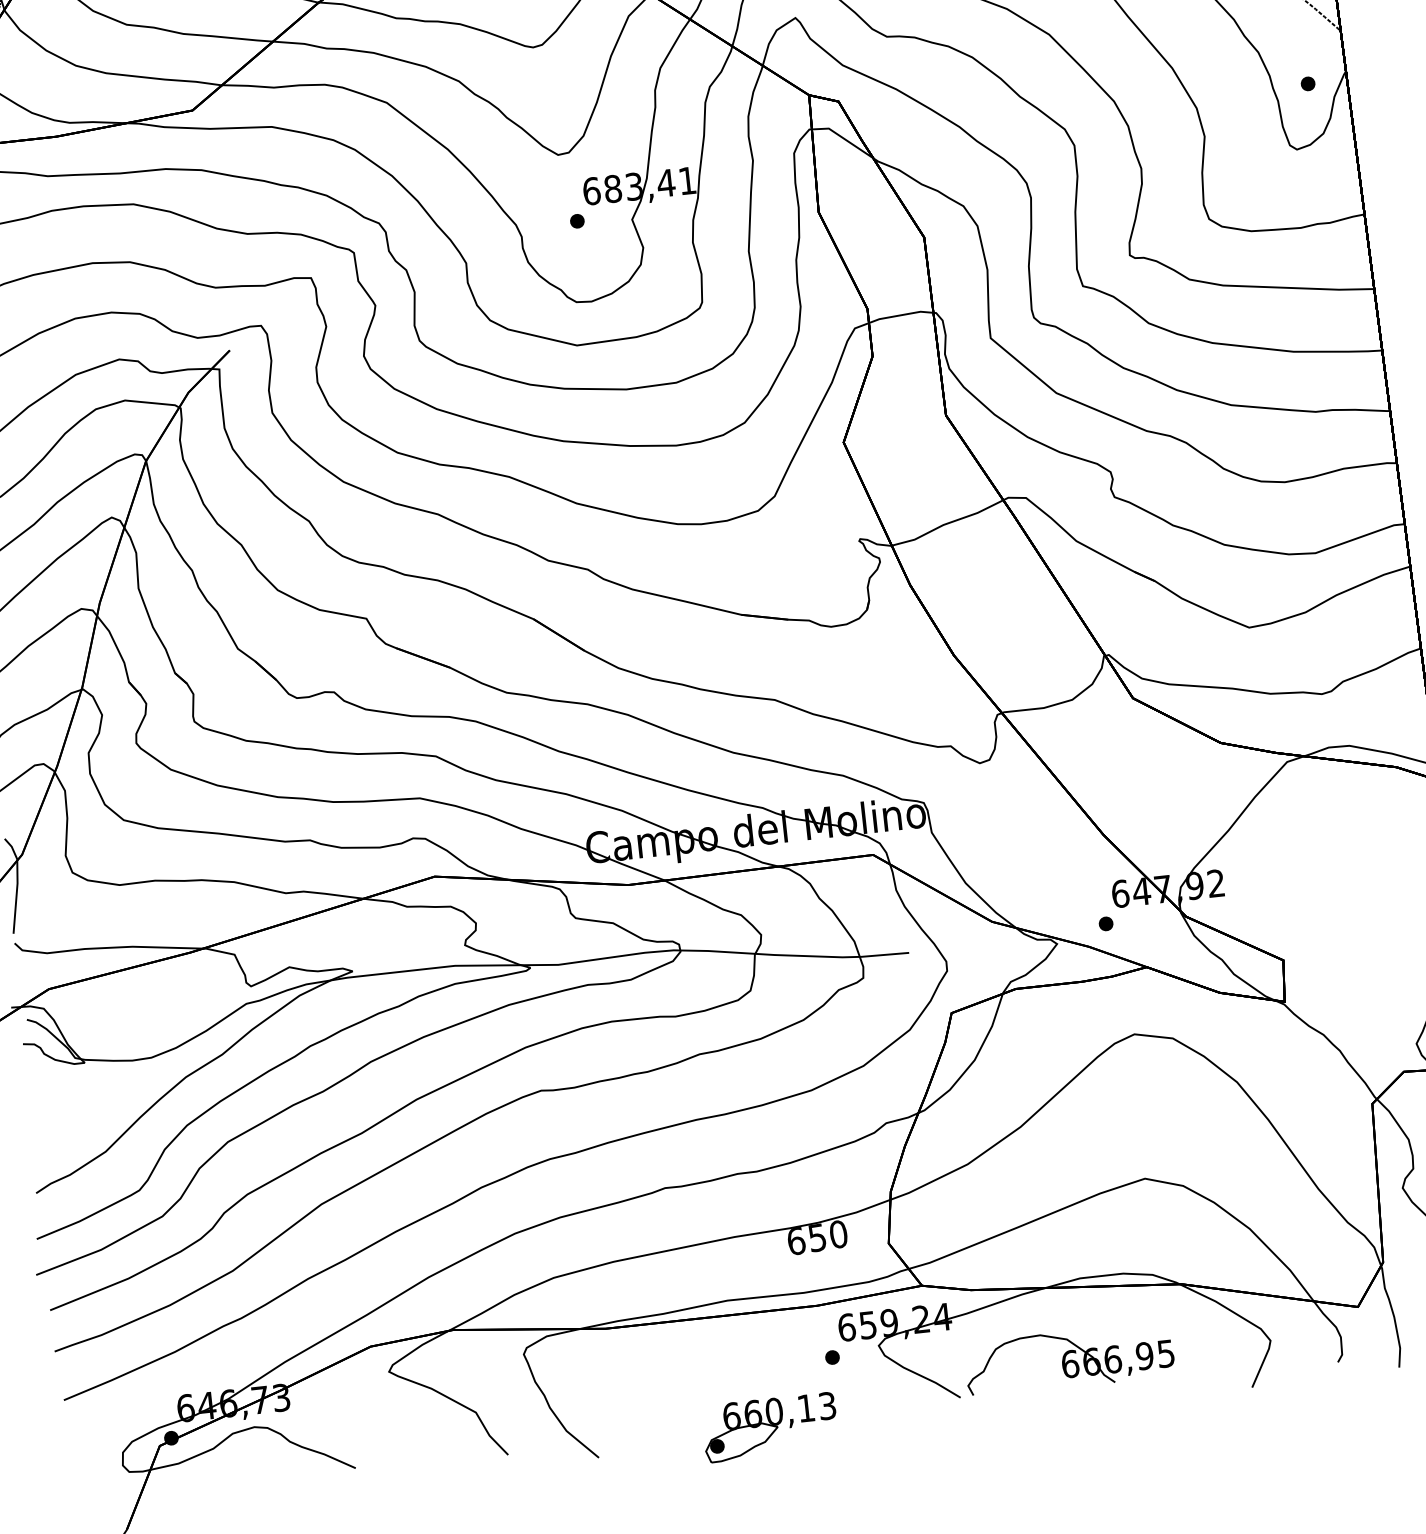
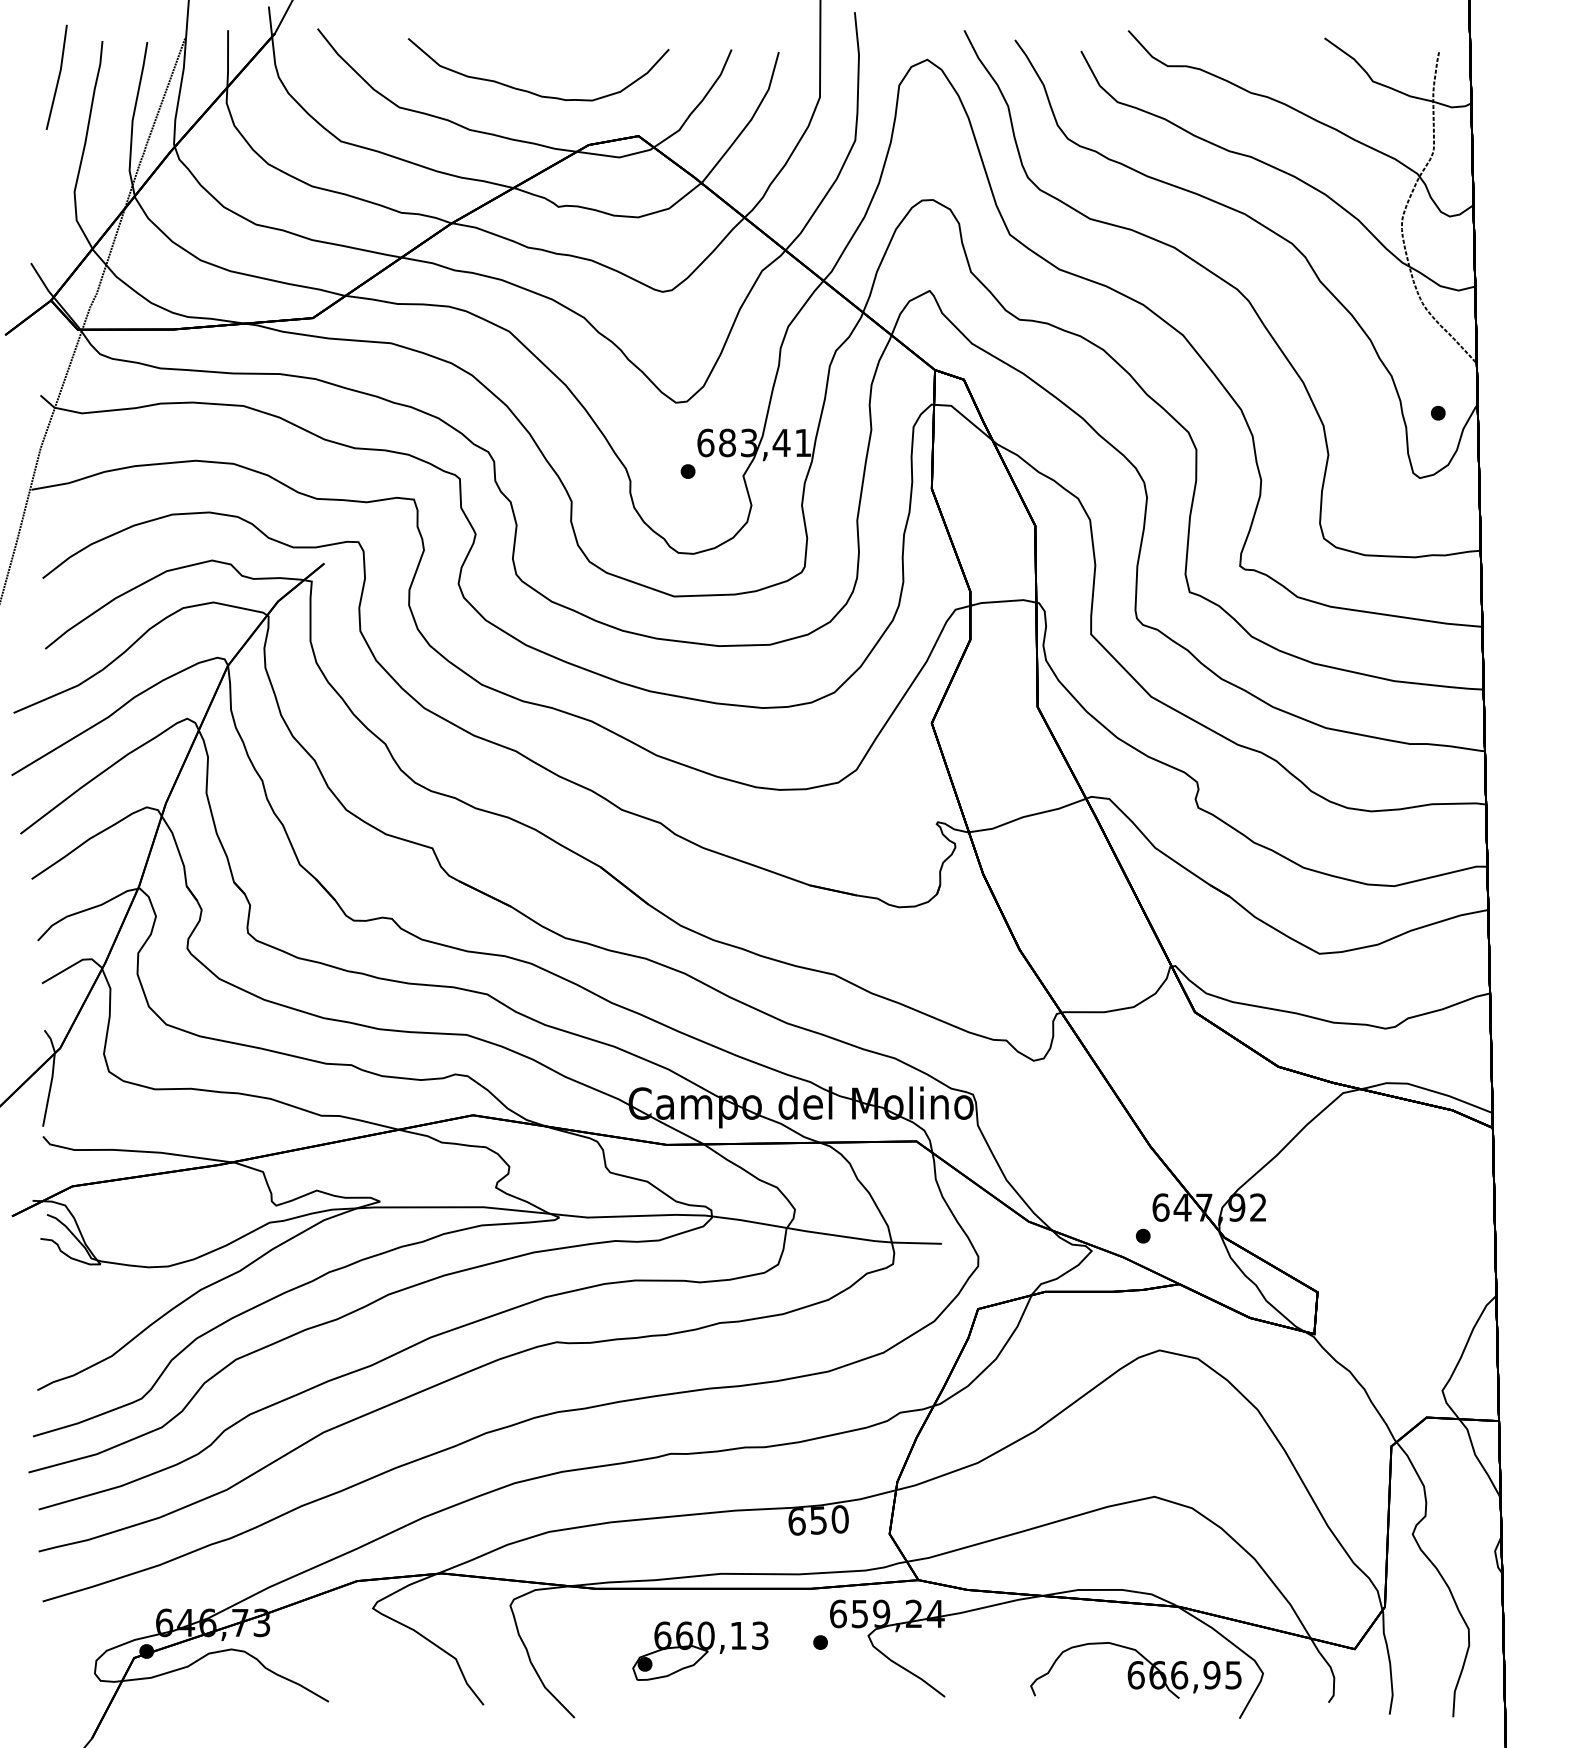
part: (1069, 1359) -> (1135, 1670), moved
part: (770, 1426) -> (700, 1650), moved

